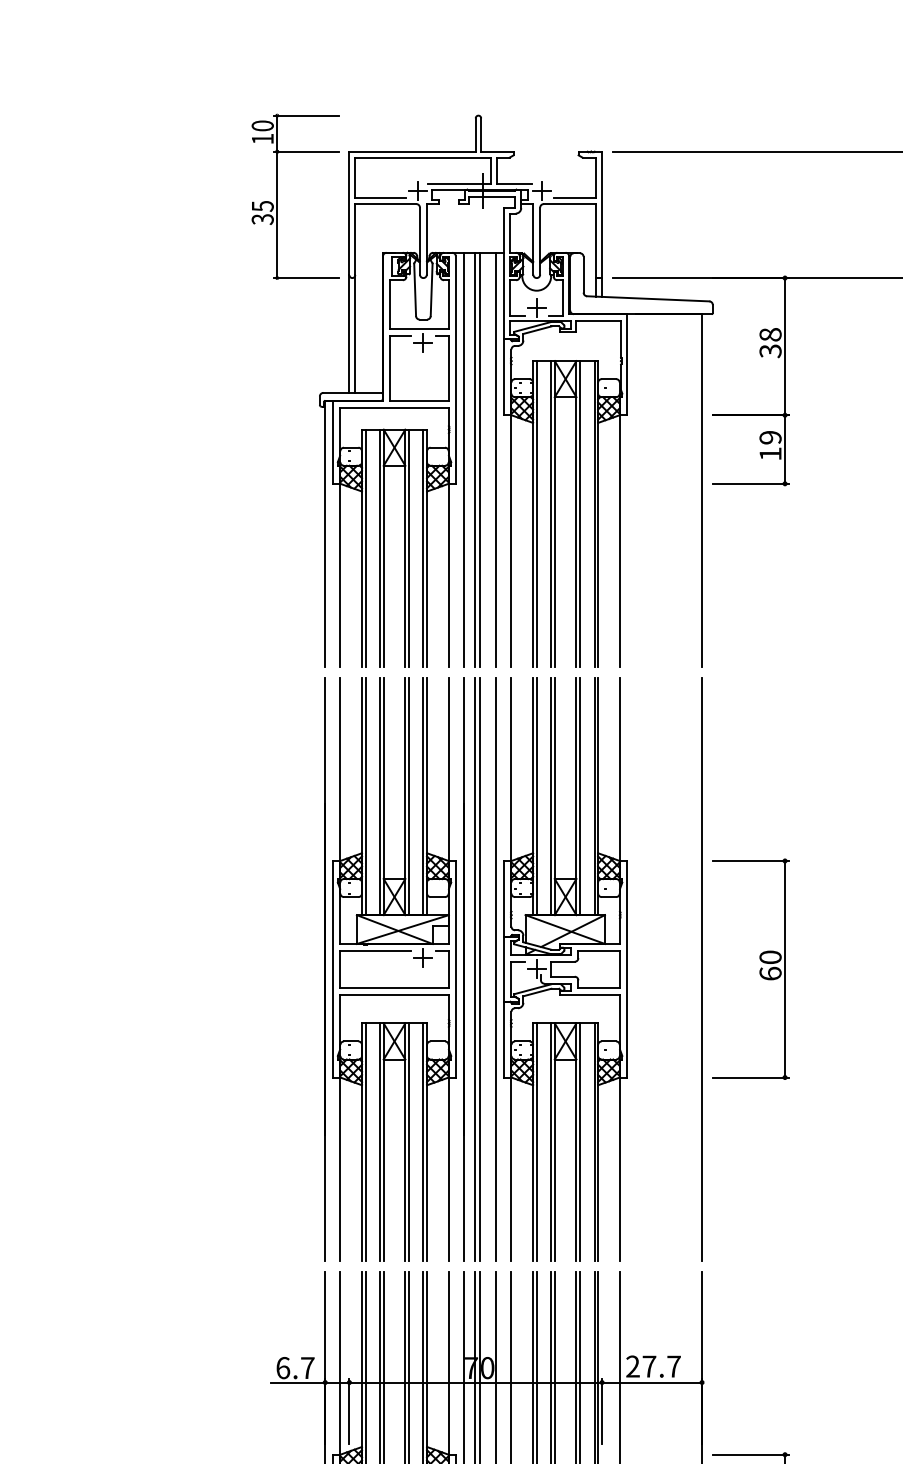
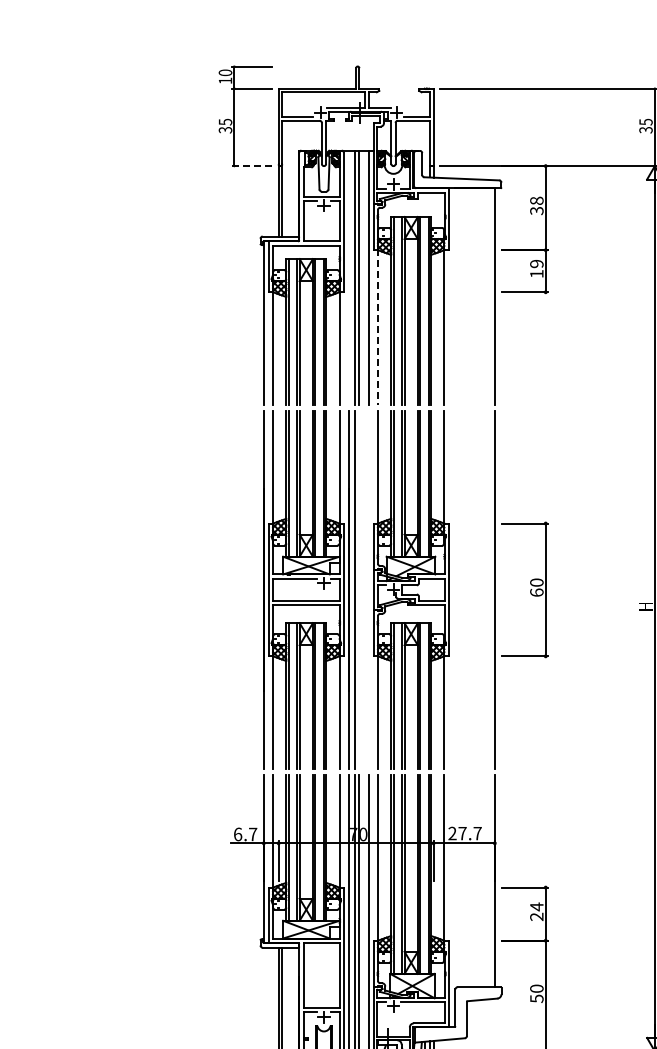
line: (306, 278) -> (252, 166), solid -> dashed
line: (463, 459) -> (348, 277), removed
line: (512, 539) -> (378, 326), solid -> dashed
line: (479, 968) -> (358, 589), removed
line: (495, 968) -> (368, 589), removed

